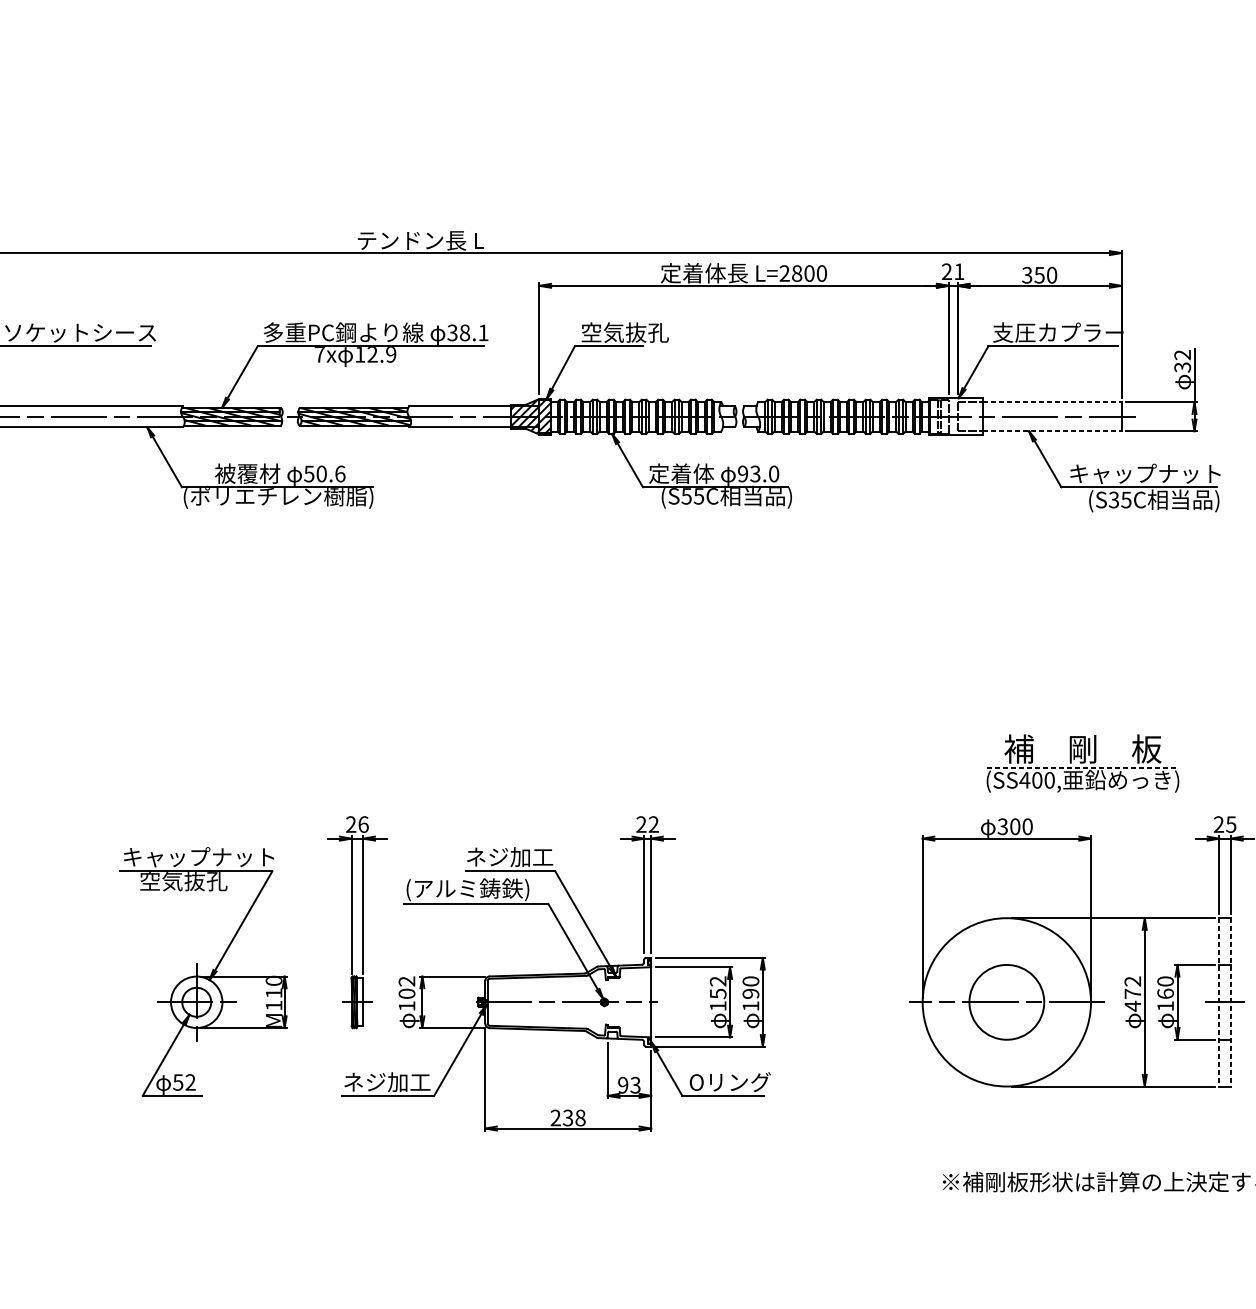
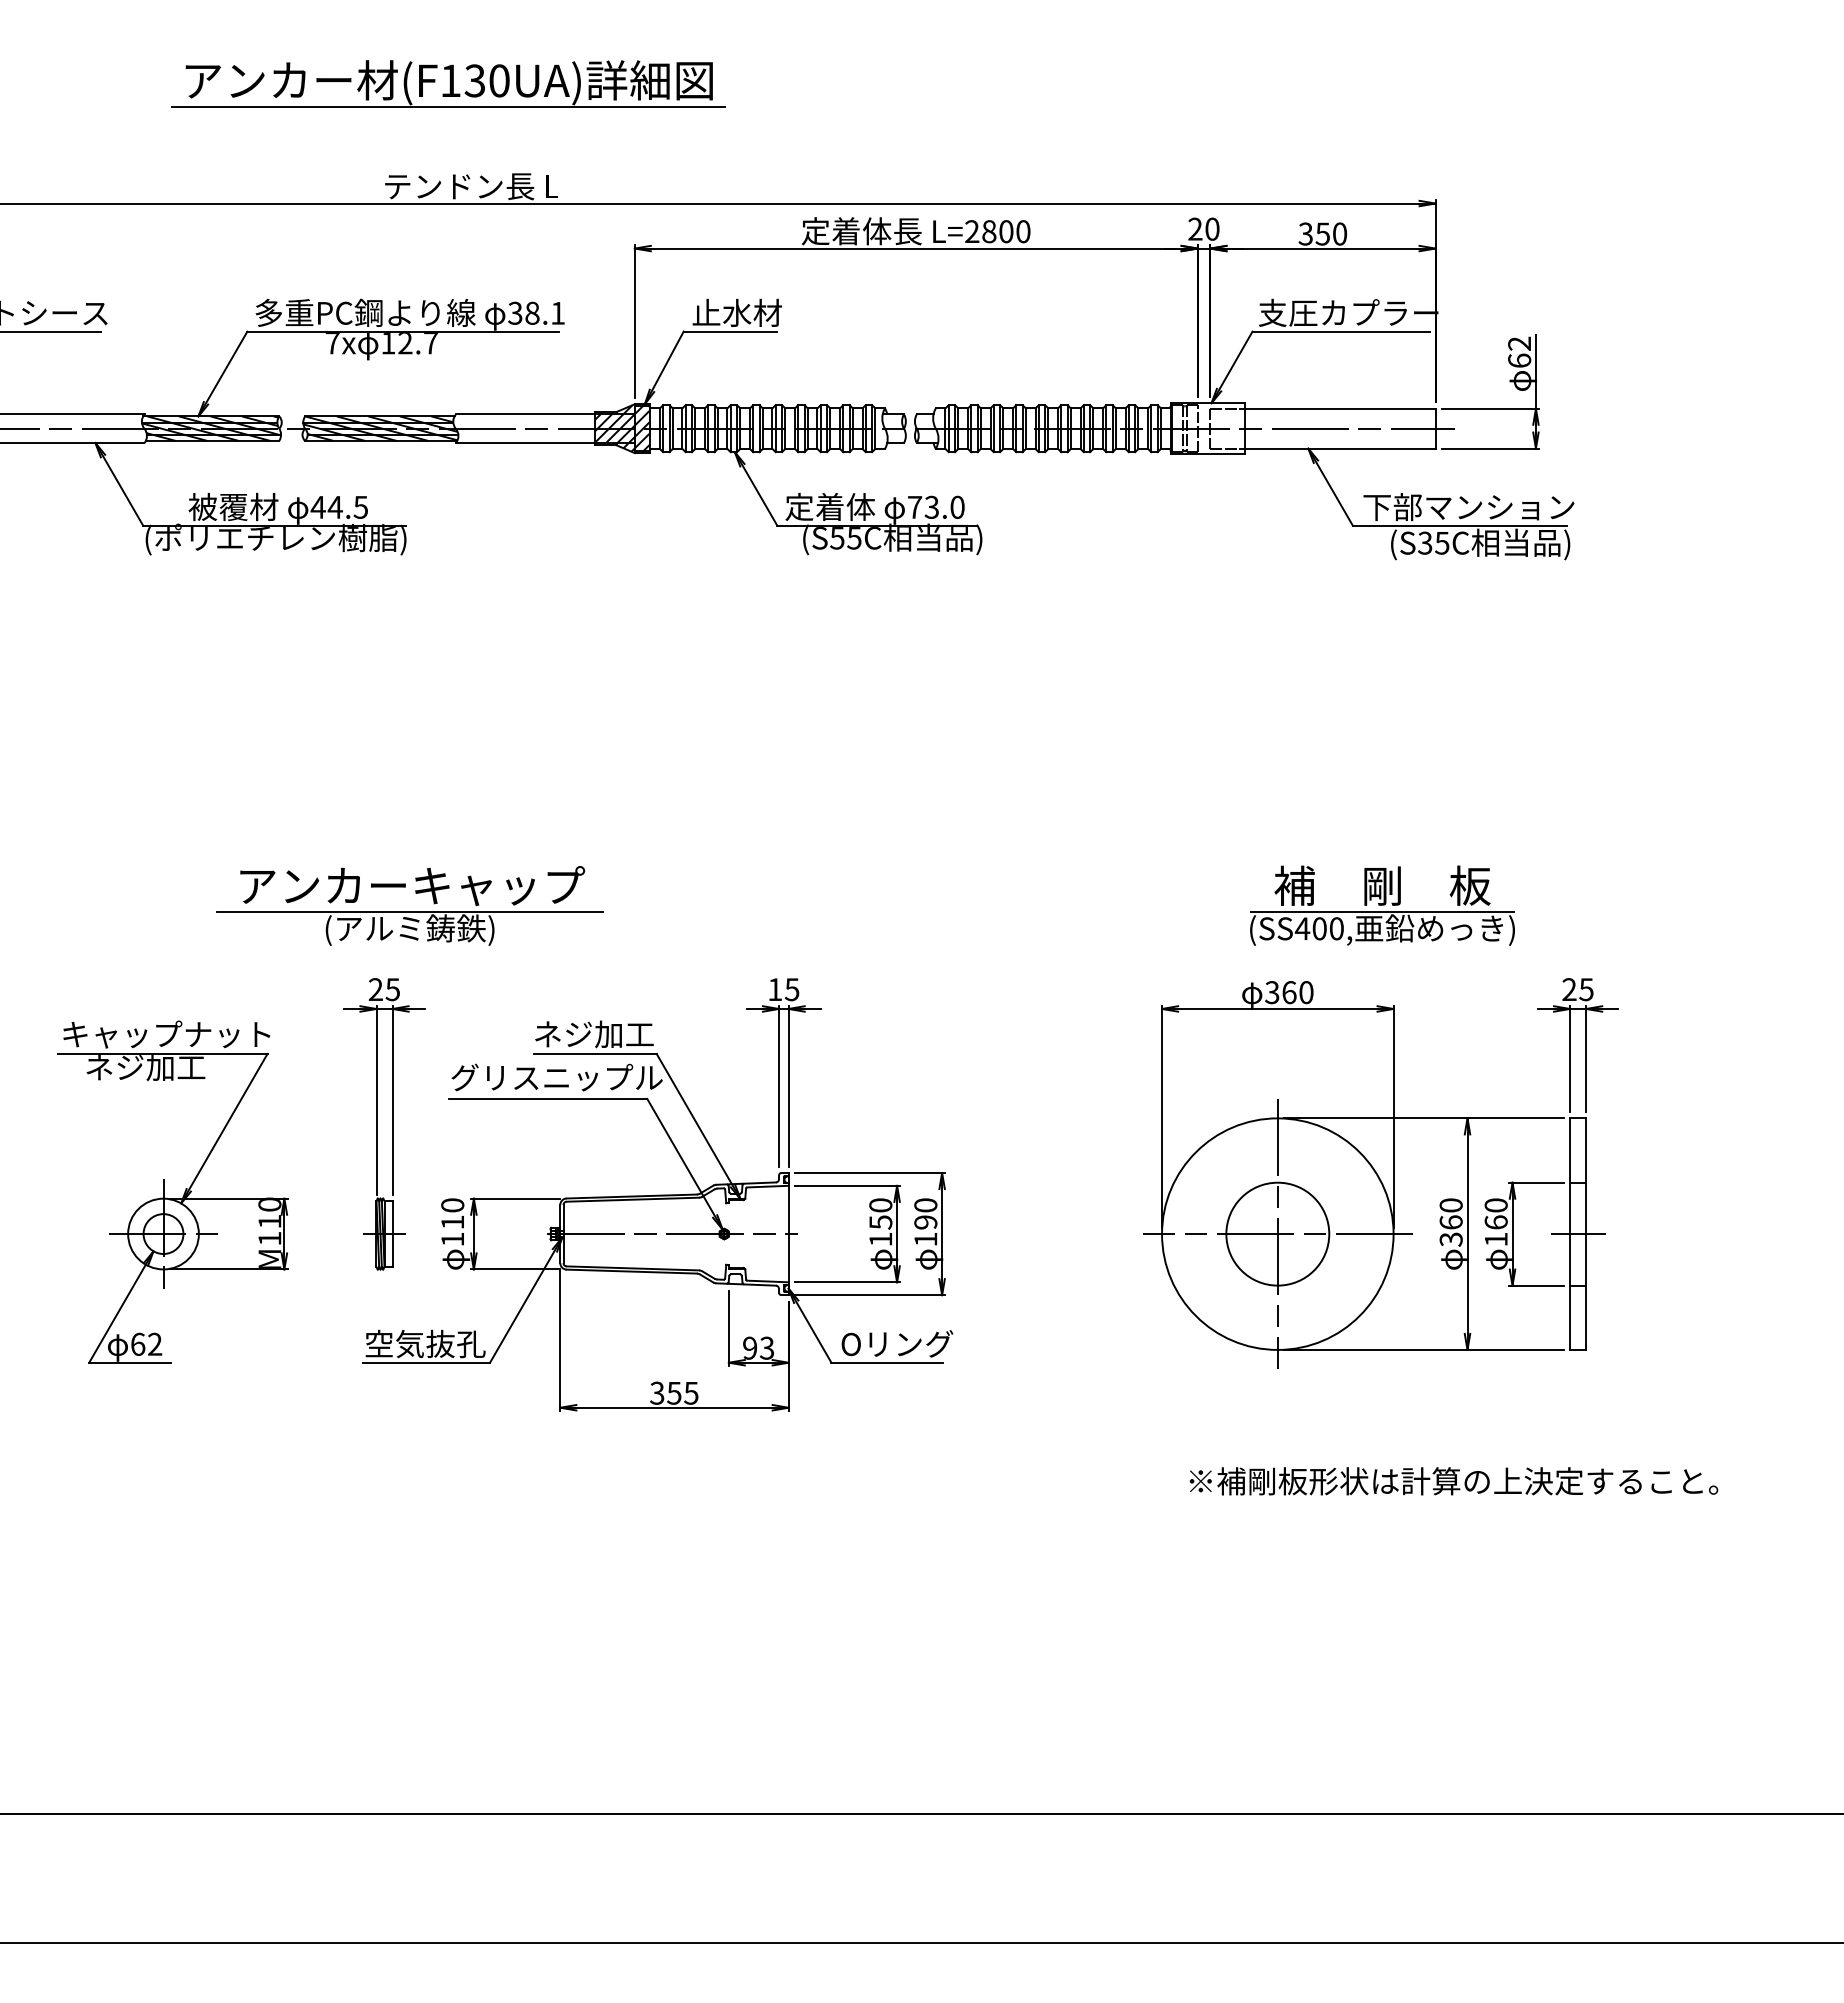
part: (403, 165) -> (448, 83), added
text: (959, 271) -> (1212, 228), 21 -> 20
text: (624, 332) -> (752, 312), 空気抜孔 -> 止水材
text: (391, 354) -> (431, 343), 12.9 -> 12.7
text: (1182, 367) -> (1519, 360), 32 -> 62
line: (1052, 402) -> (1340, 408), dashed -> solid
line: (1052, 431) -> (1340, 448), dashed -> solid
text: (324, 473) -> (339, 506), 50.6 -> 44.5
text: (743, 473) -> (915, 506), 93.0 -> 73.0
text: (1145, 474) -> (1468, 507), キャップナット -> 下部マンション
part: (375, 763) -> (409, 905), added
line: (1082, 768) -> (1382, 912), dashed -> solid
text: (363, 824) -> (392, 989), 26 -> 25
text: (647, 824) -> (783, 989), 22 -> 15
text: (1015, 826) -> (1289, 992), 300 -> 360
text: (183, 881) -> (145, 1068), 空気抜孔 -> ネジ加工
text: (482, 889) -> (556, 1079), (アルミ鋳鉄) -> グリスニップル
text: (718, 981) -> (880, 1205), 152 -> 150
text: (406, 987) -> (452, 1213), 102 -> 110
text: (1132, 993) -> (1450, 1222), 472 -> 360
line: (1006, 1002) -> (1277, 1234), added
line: (1219, 1002) -> (1570, 1234), dashed -> solid
line: (1231, 1002) -> (1586, 1234), dashed -> solid
text: (177, 1081) -> (137, 1343), 52 -> 62
text: (387, 1081) -> (425, 1343), ネジ加工 -> 空気抜孔
text: (568, 1117) -> (674, 1392), 238 -> 355

